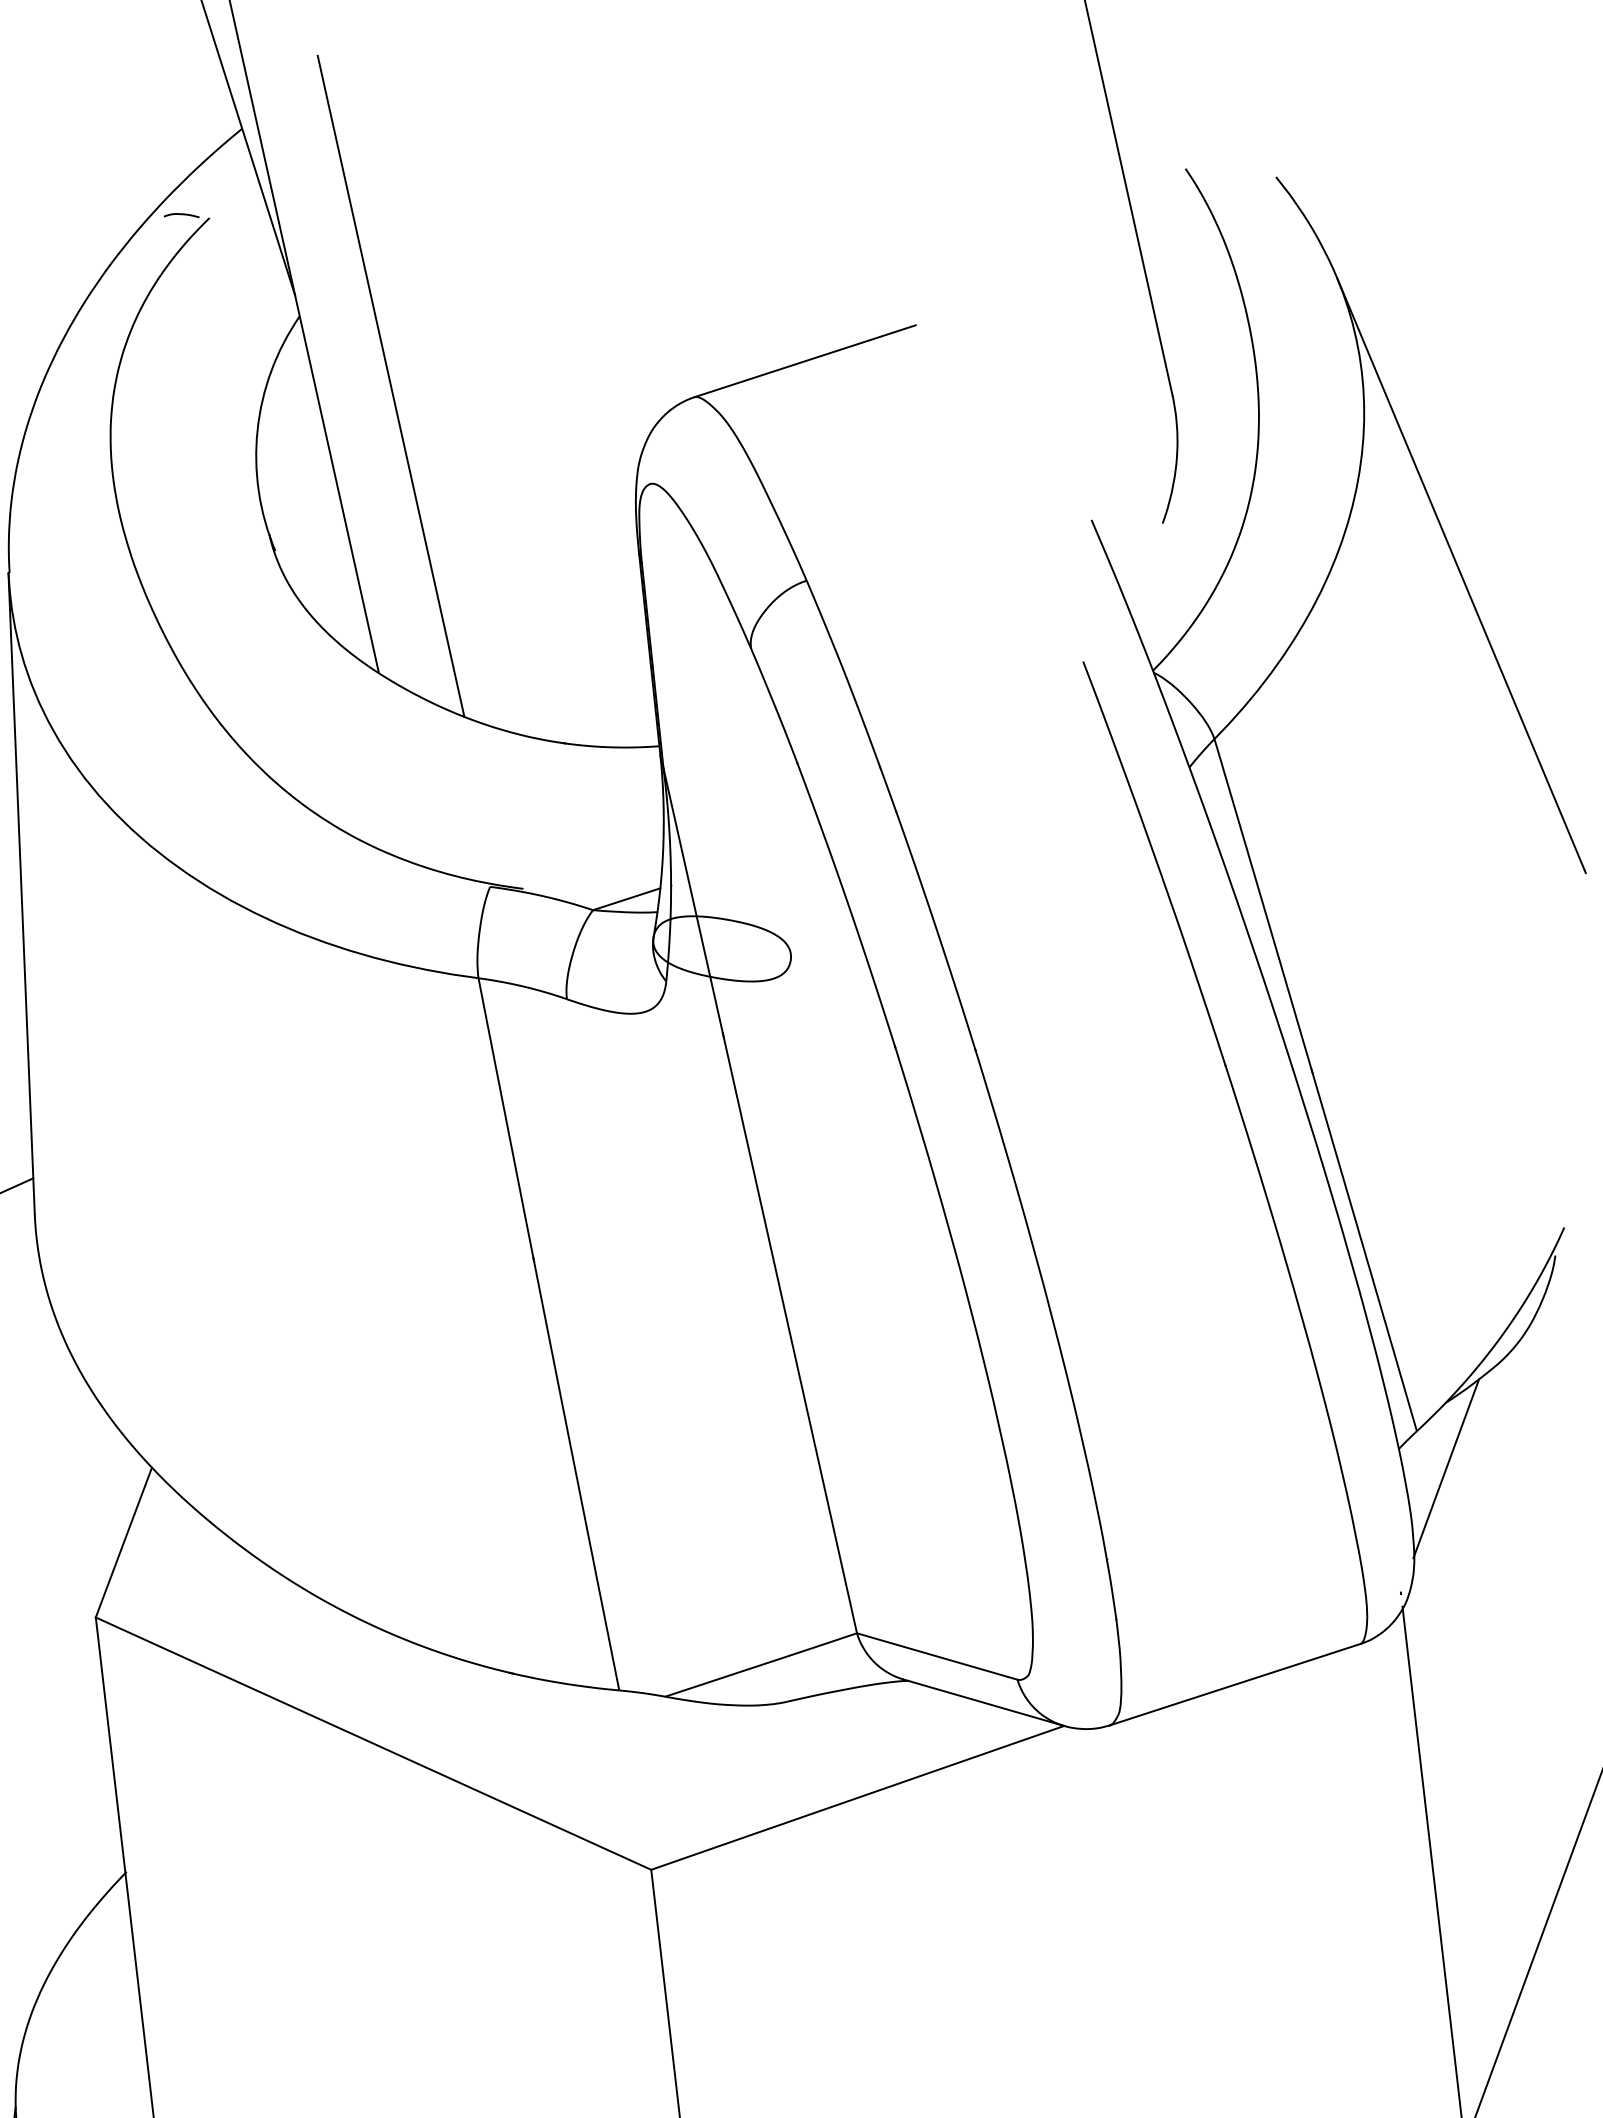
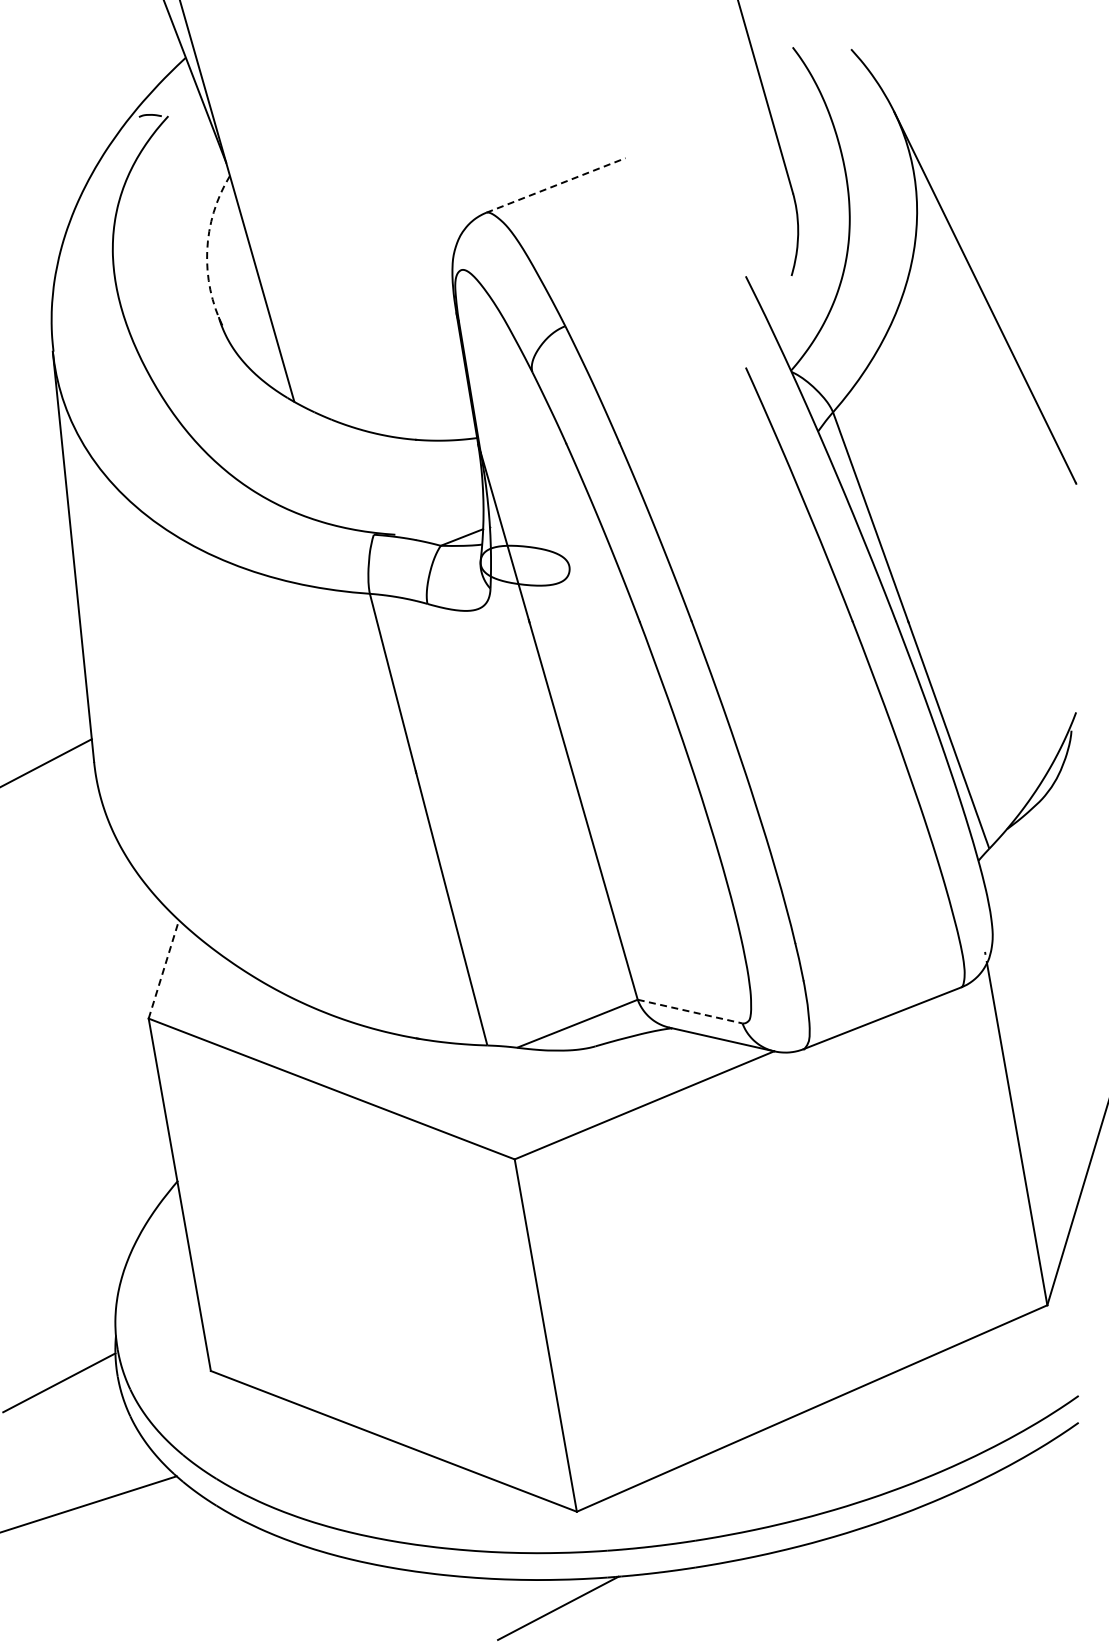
line: (804, 361) -> (555, 185), solid -> dashed
line: (389, 386) -> (290, 217), removed
arc: (258, 430) -> (207, 250), solid -> dashed
line: (1446, 1468) -> (1009, 871), removed
line: (124, 1542) -> (164, 969), solid -> dashed
line: (937, 1656) -> (690, 1011), solid -> dashed

